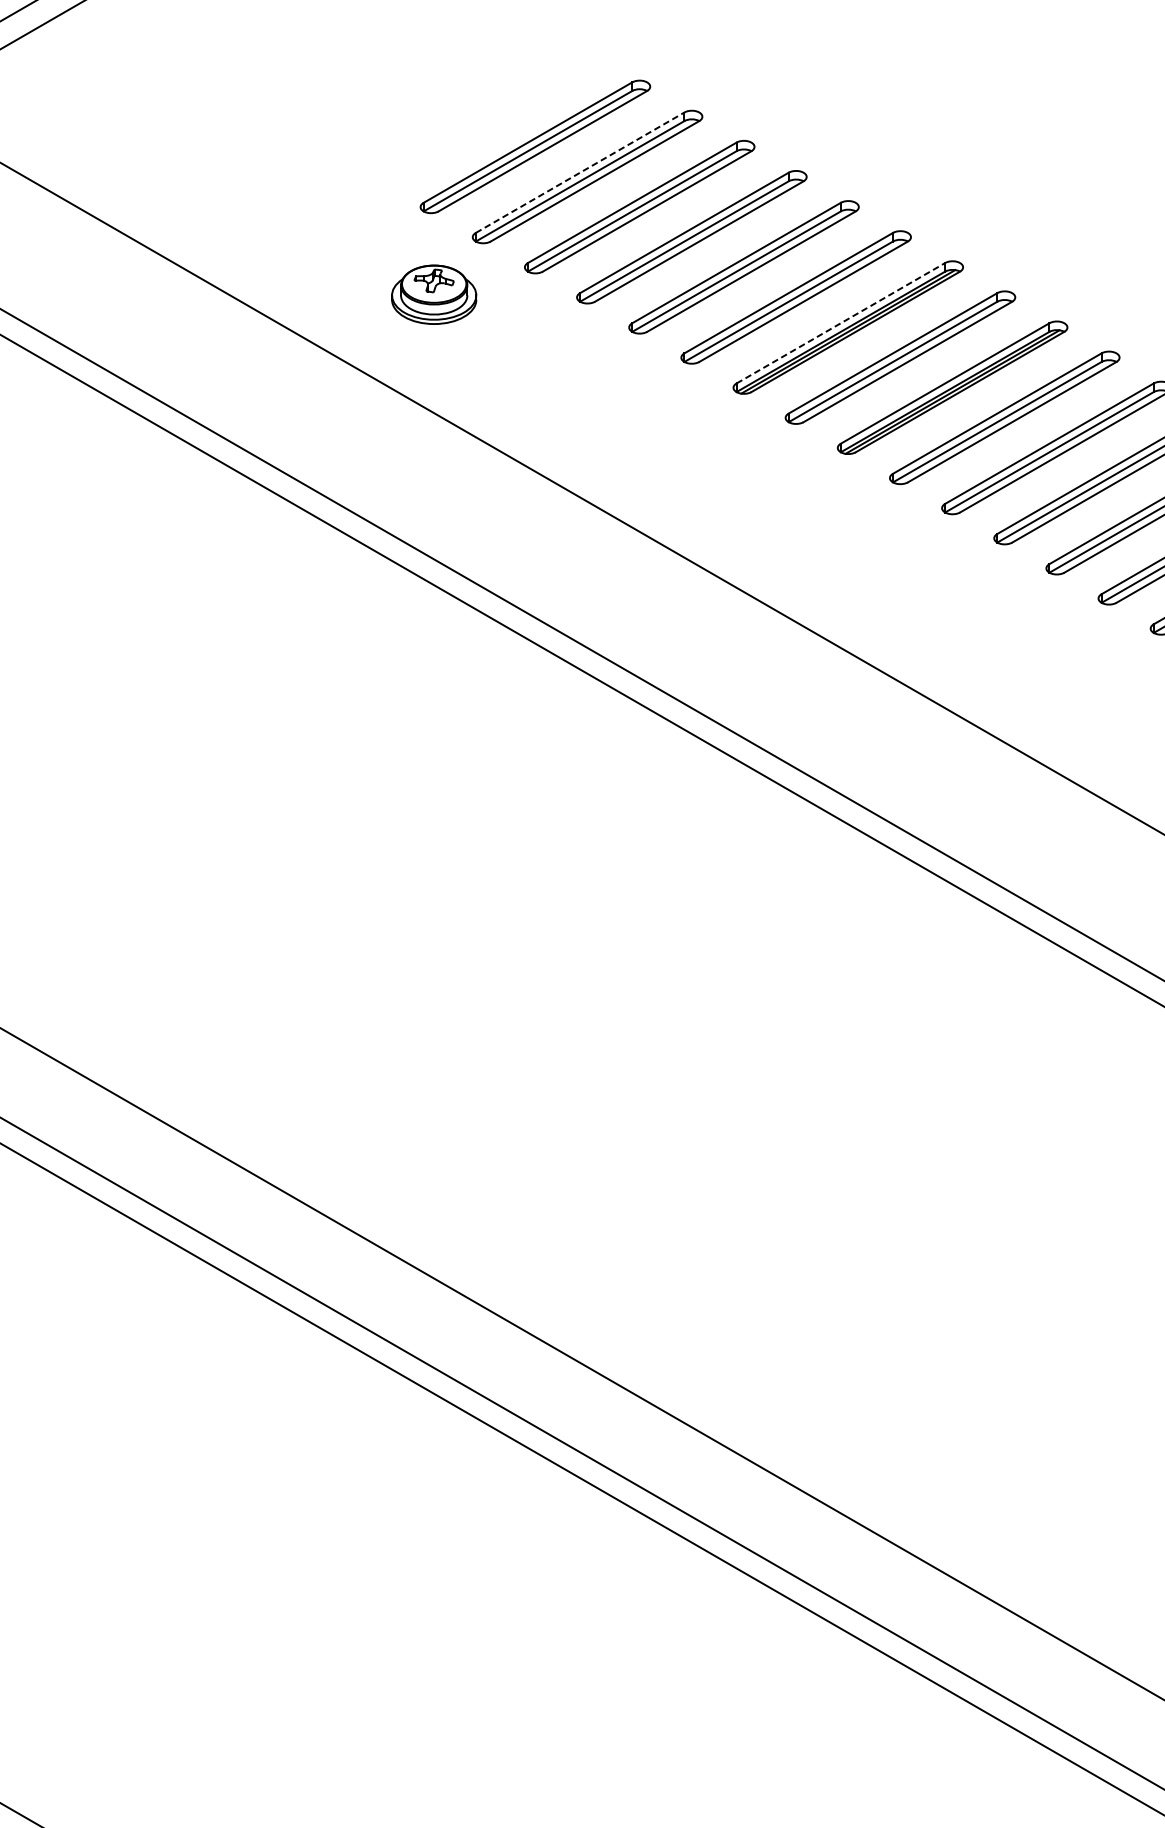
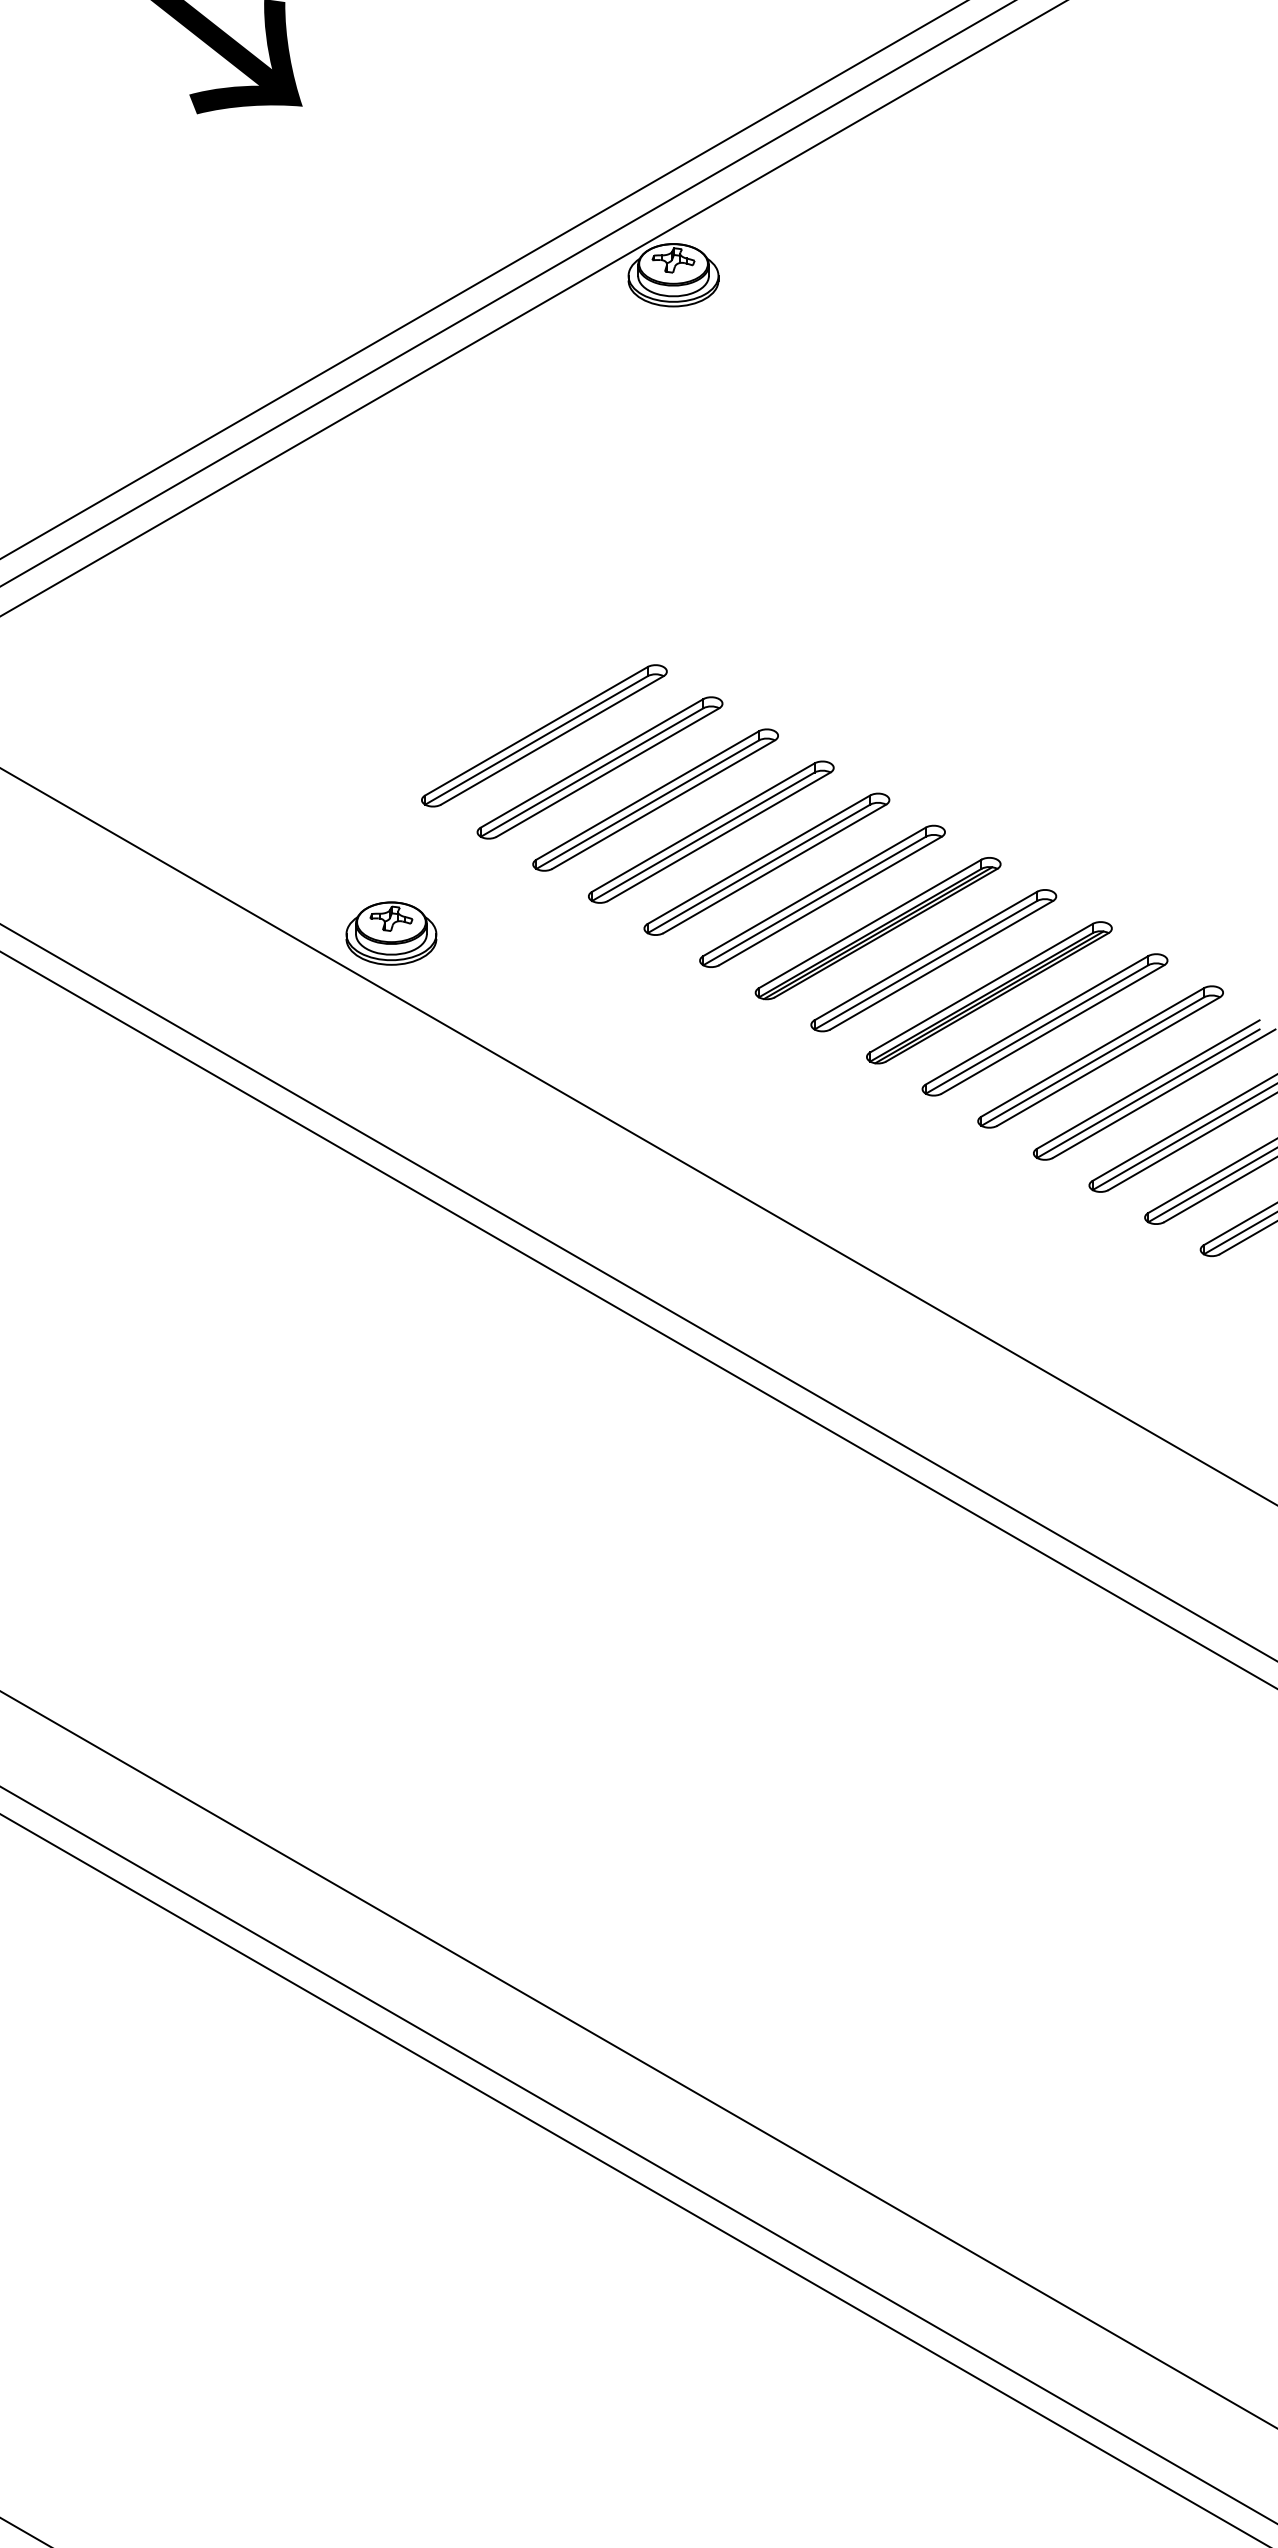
line: (580, 172) -> (592, 763), dashed -> solid
part: (434, 294) -> (391, 933), moved
line: (841, 322) -> (870, 923), dashed -> solid

